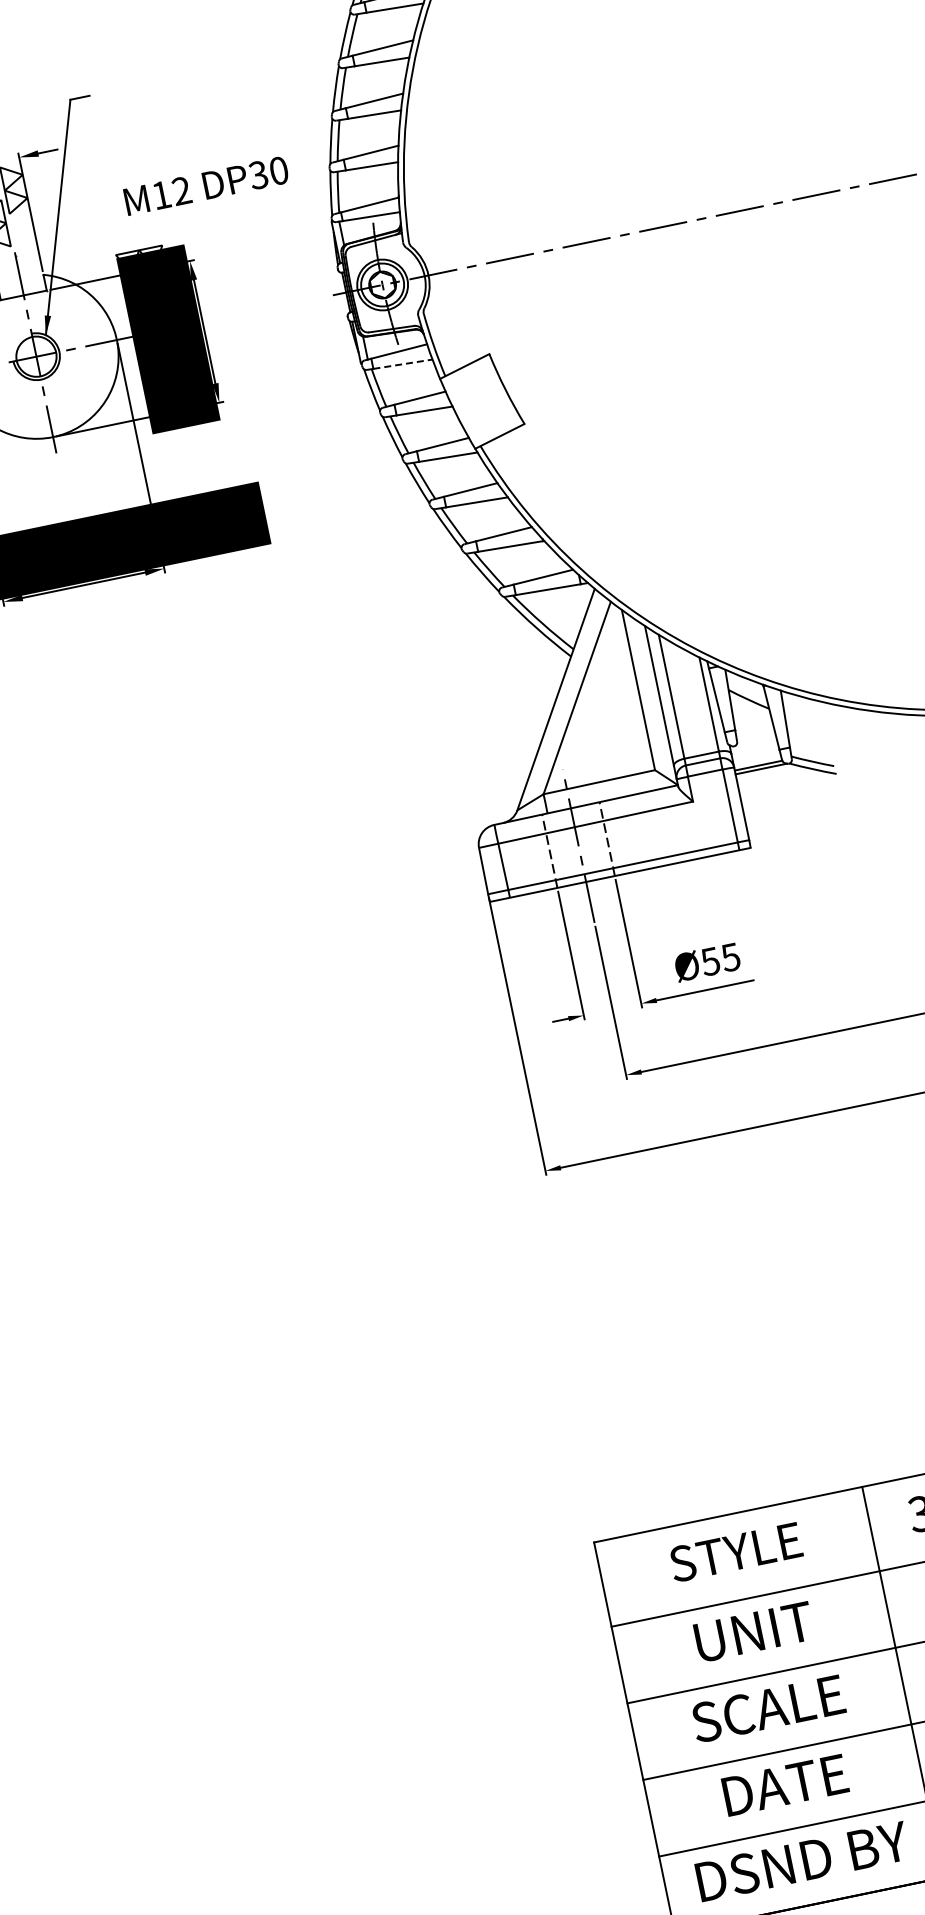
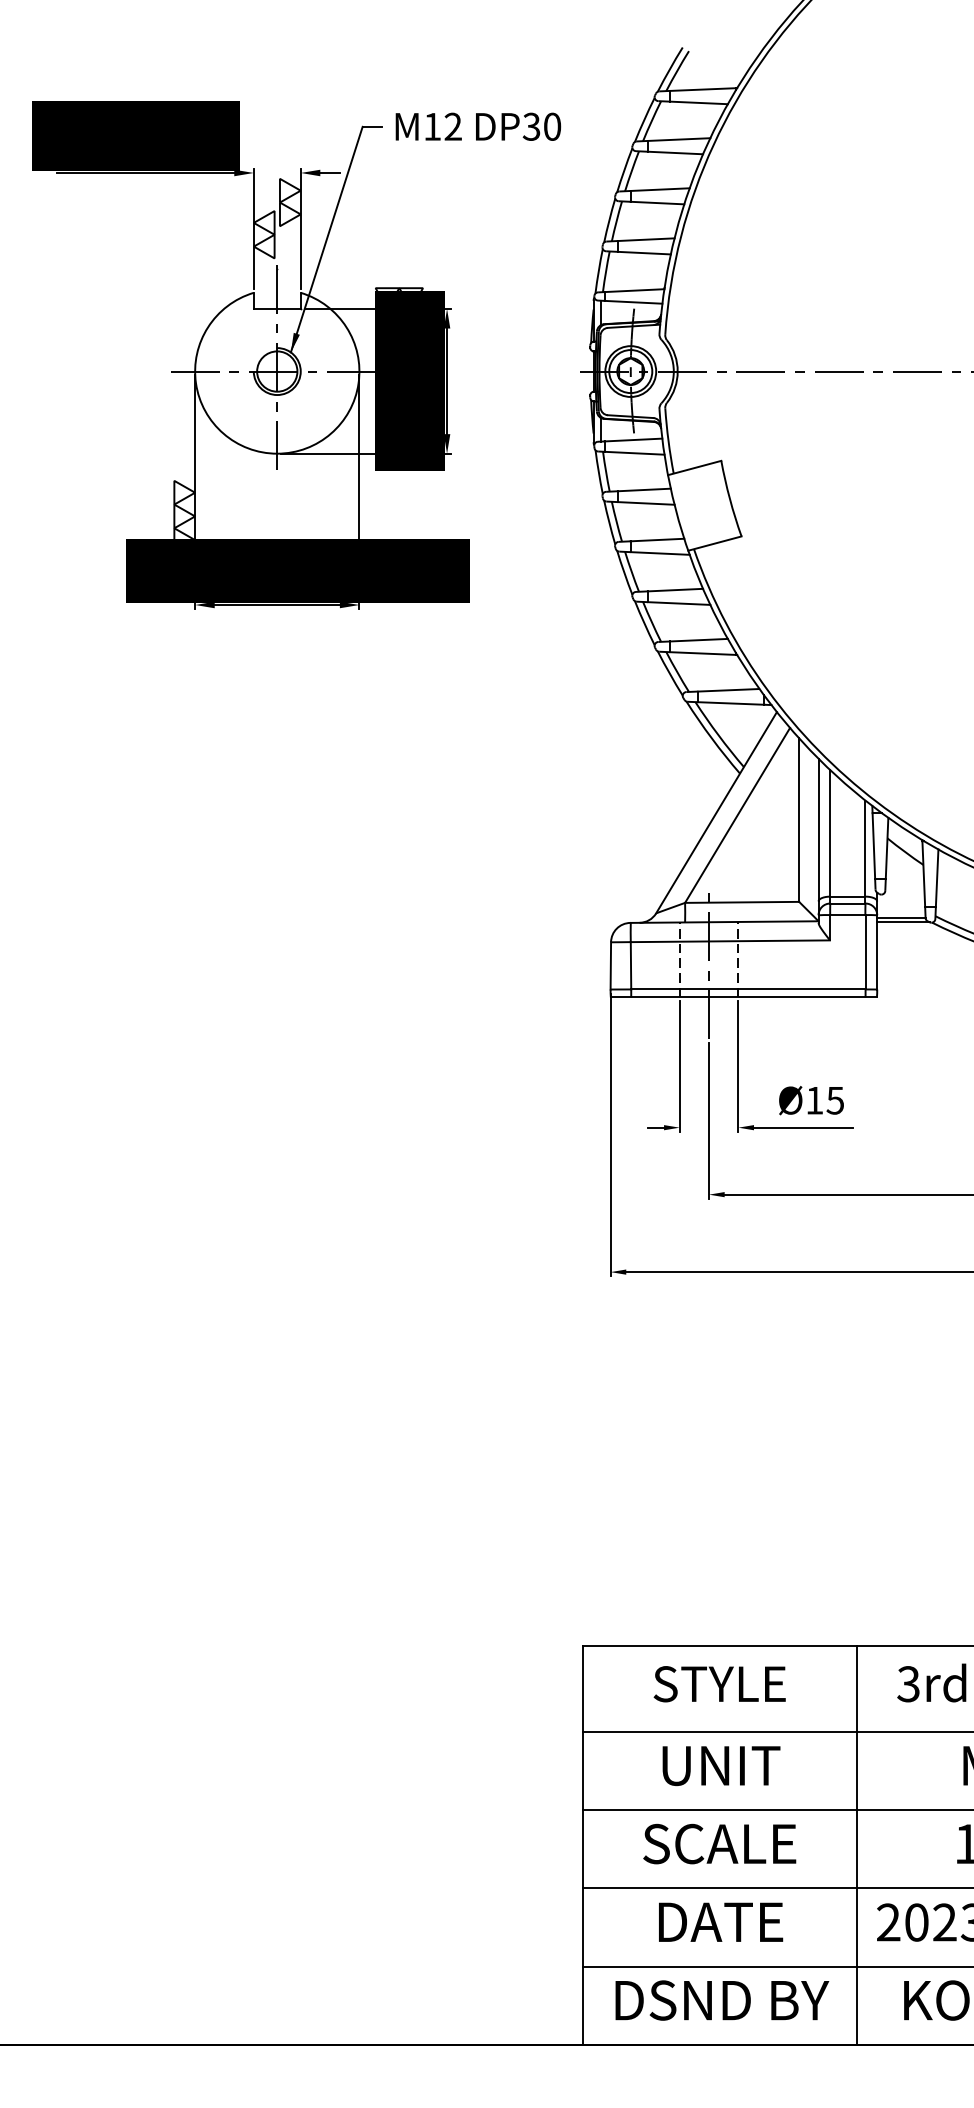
text: (206, 185) -> (478, 126), moved
line: (402, 364) -> (634, 453), dashed -> solid
text: (710, 961) -> (814, 1100), 55 -> 15

